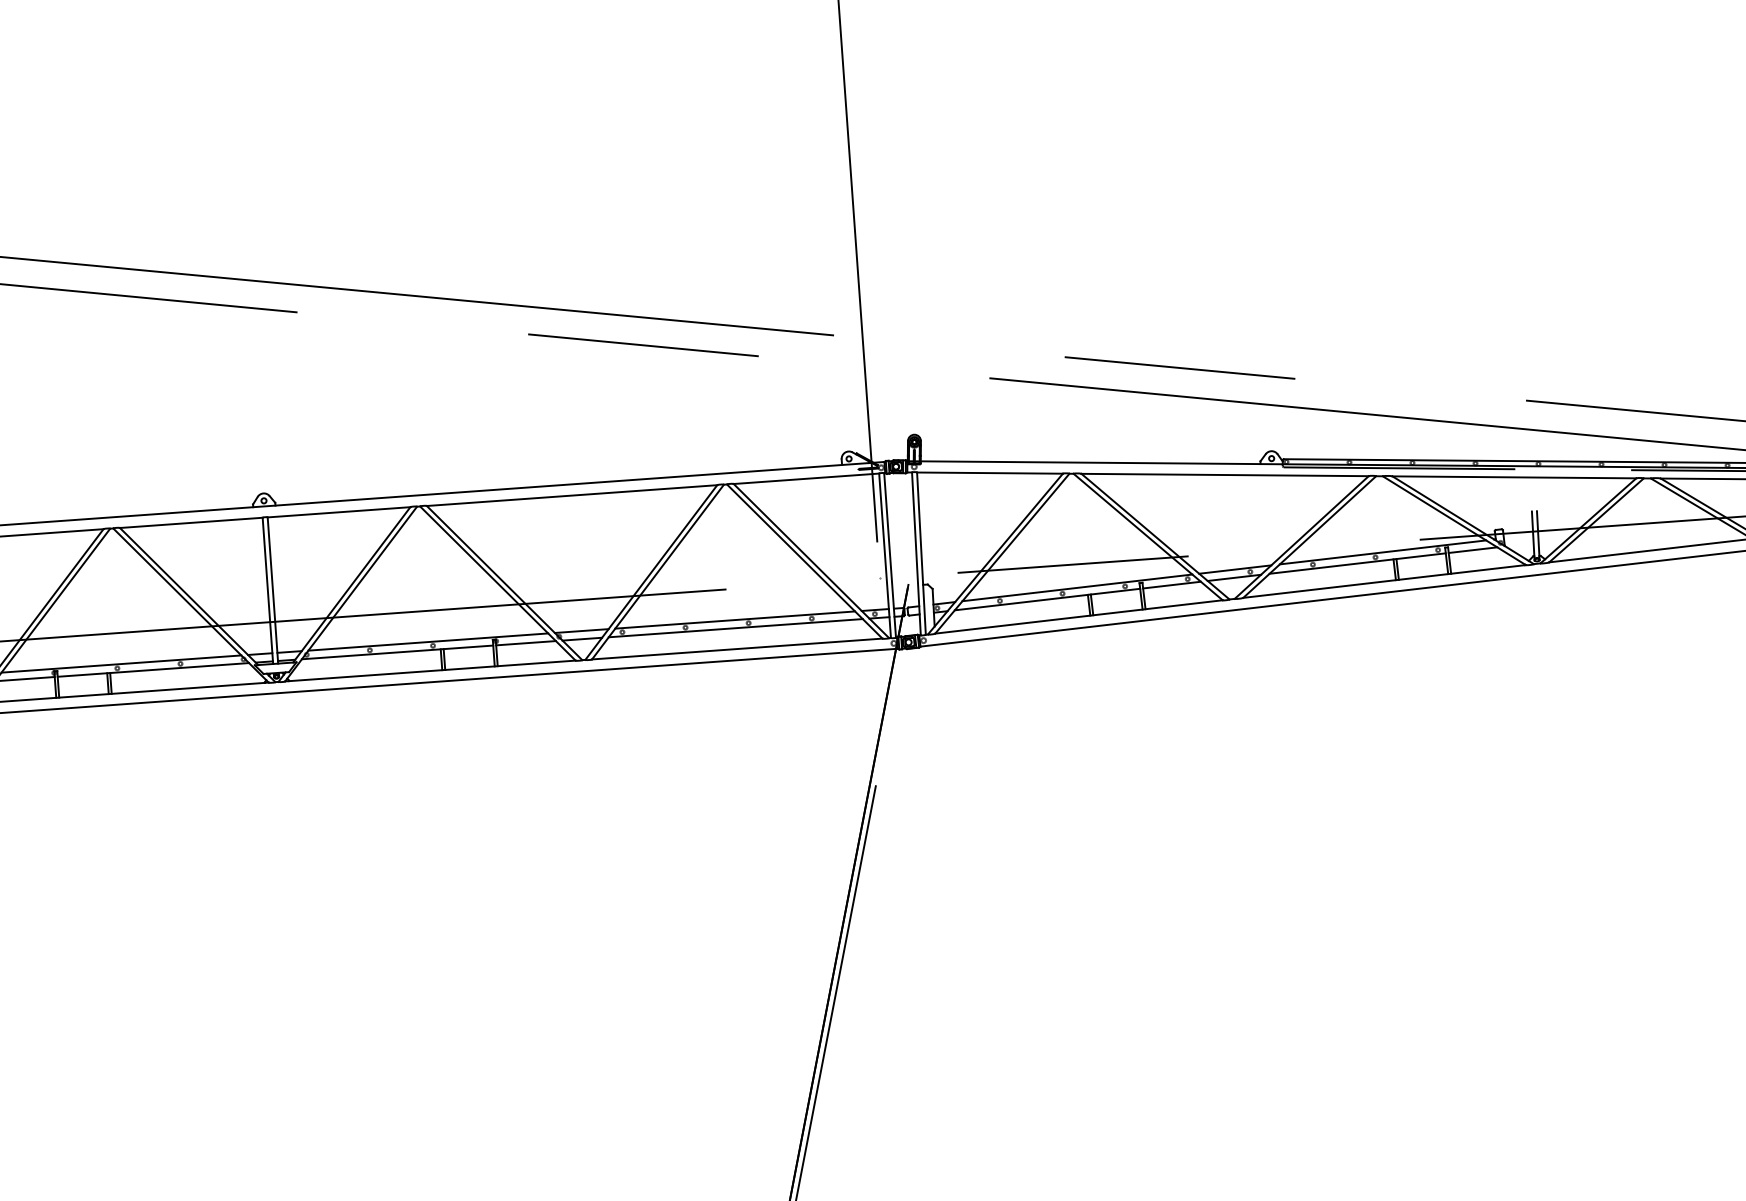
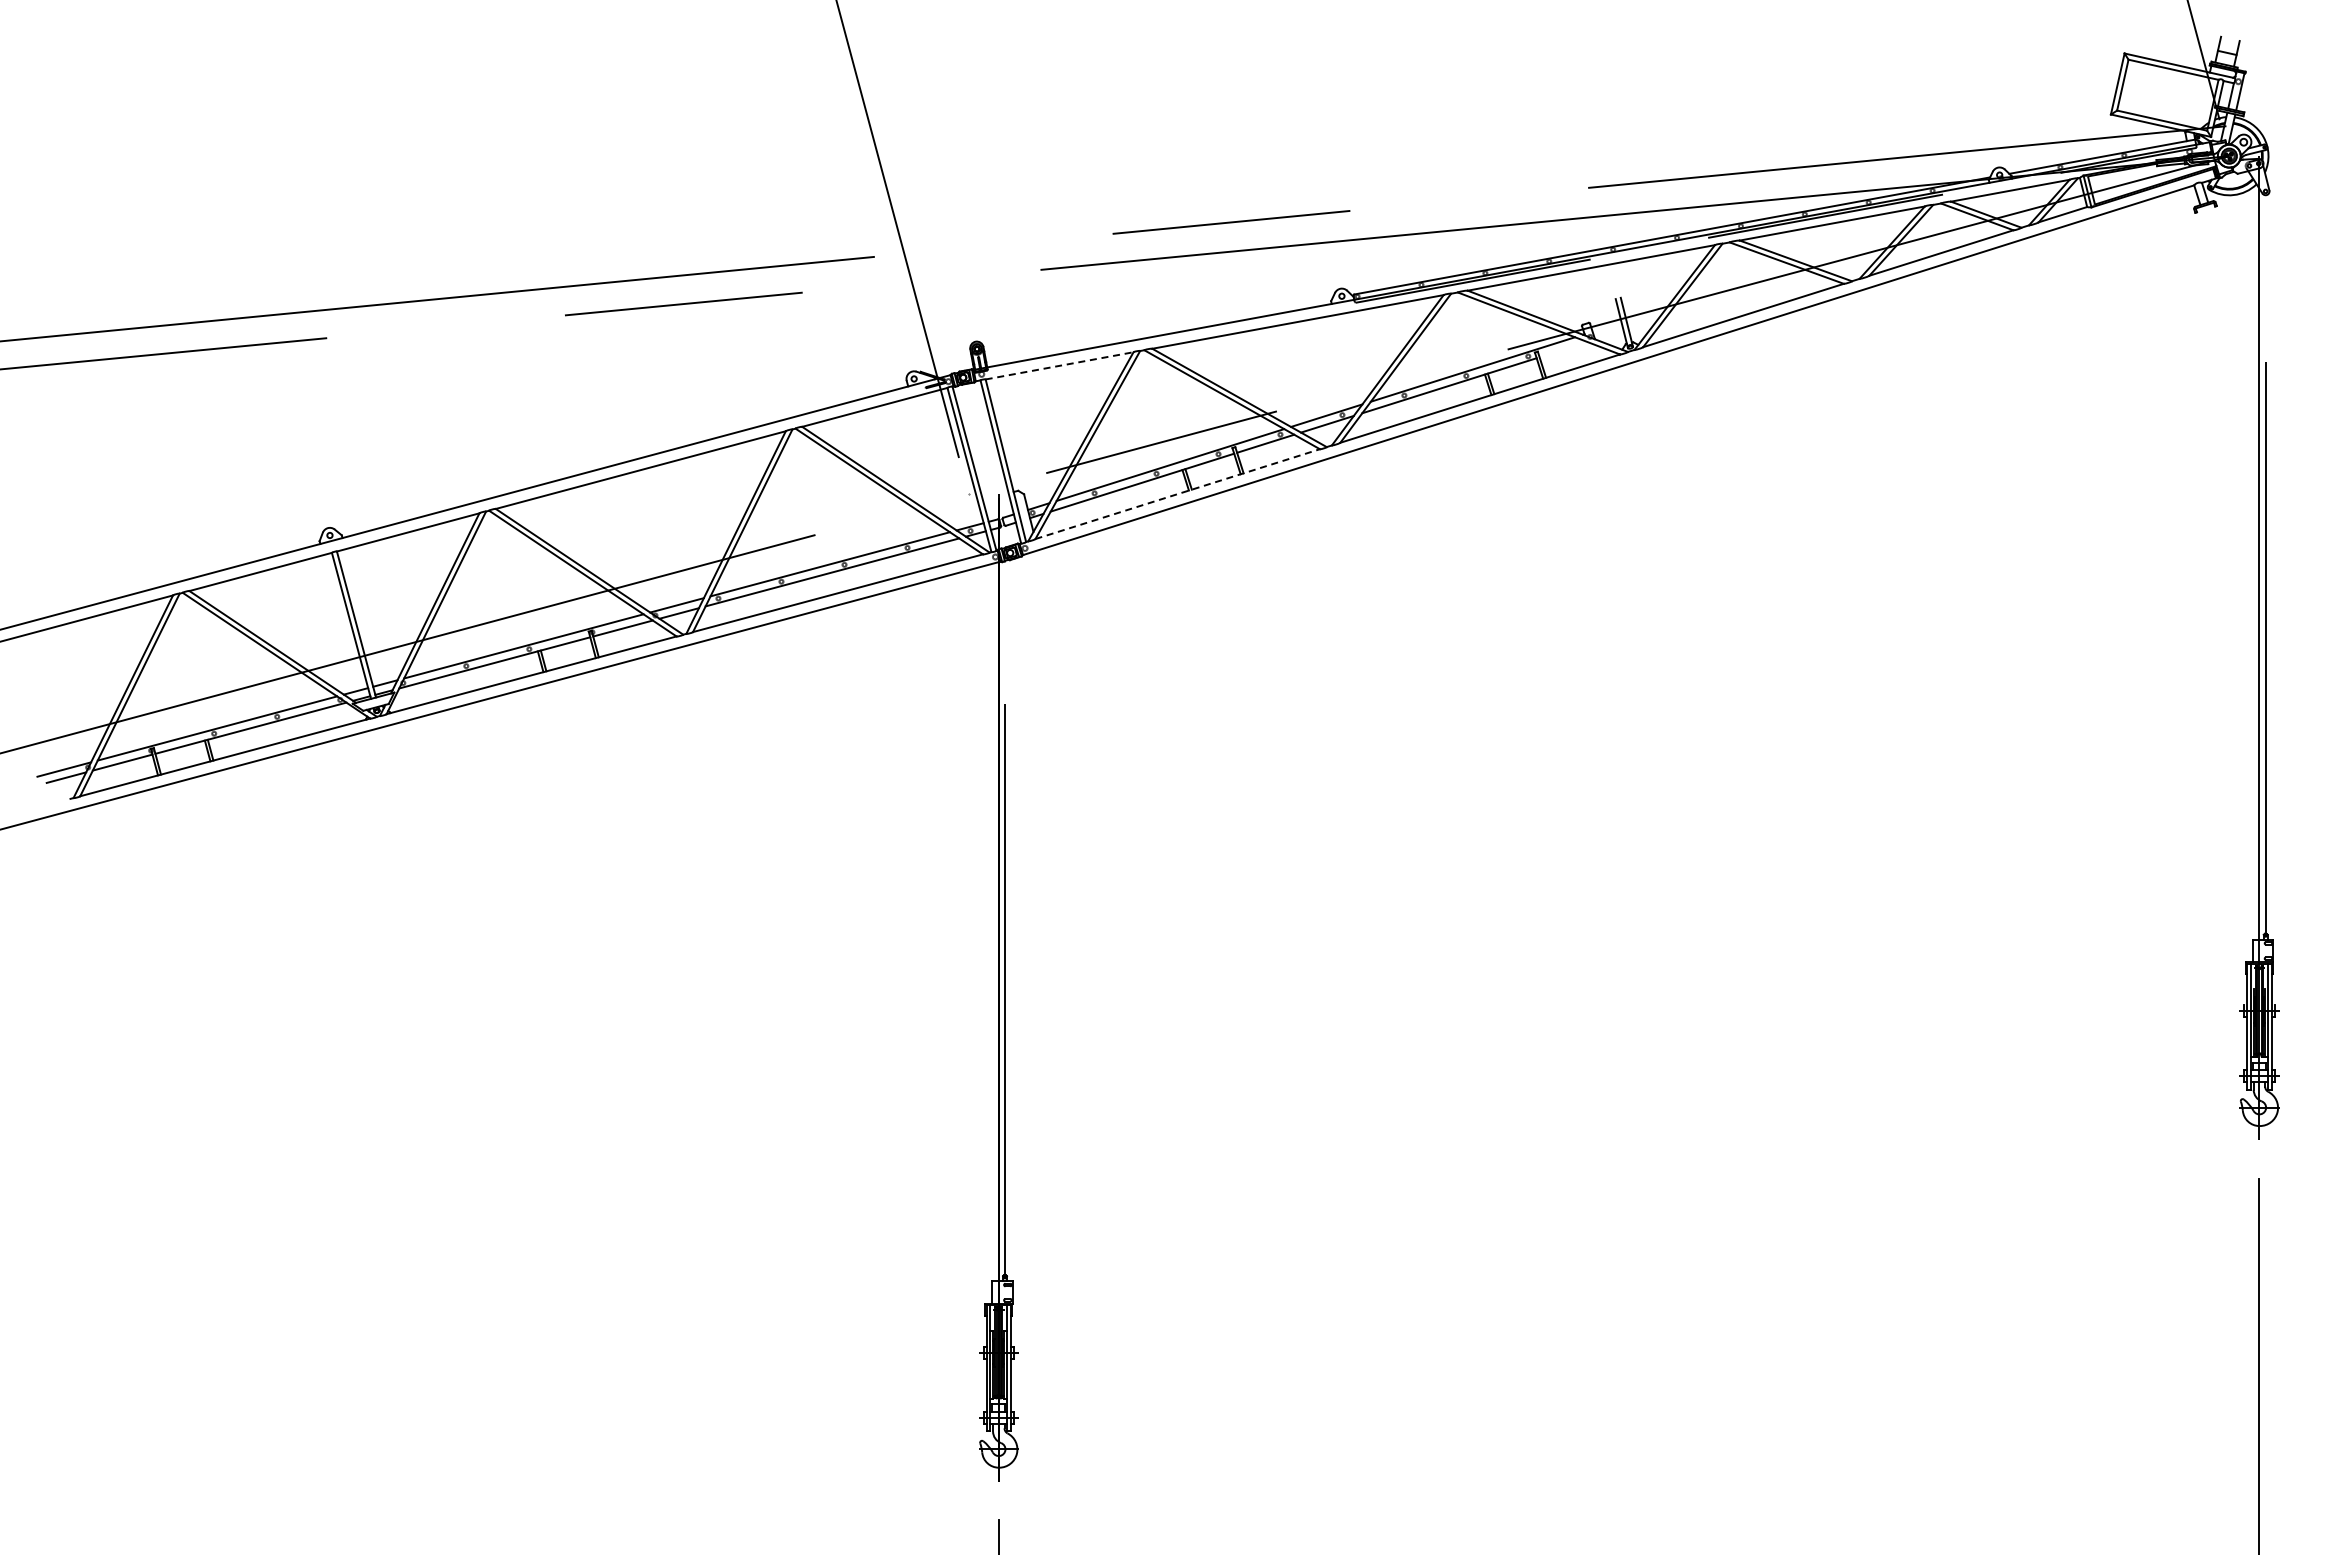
line: (990, 472) -> (1060, 365), solid -> dashed
line: (1472, 549) -> (1563, 349), removed
line: (1079, 616) -> (1178, 493), solid -> dashed

